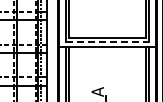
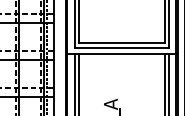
line: (107, 42) -> (121, 48), dashed -> solid

